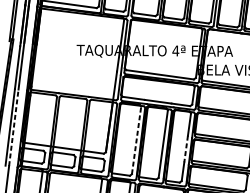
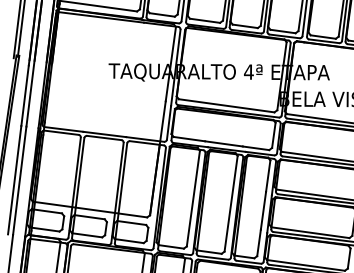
line: (13, 127) -> (19, 180), dashed -> solid
line: (136, 140) -> (193, 198), dashed -> solid
line: (186, 149) -> (263, 211), dashed -> solid

